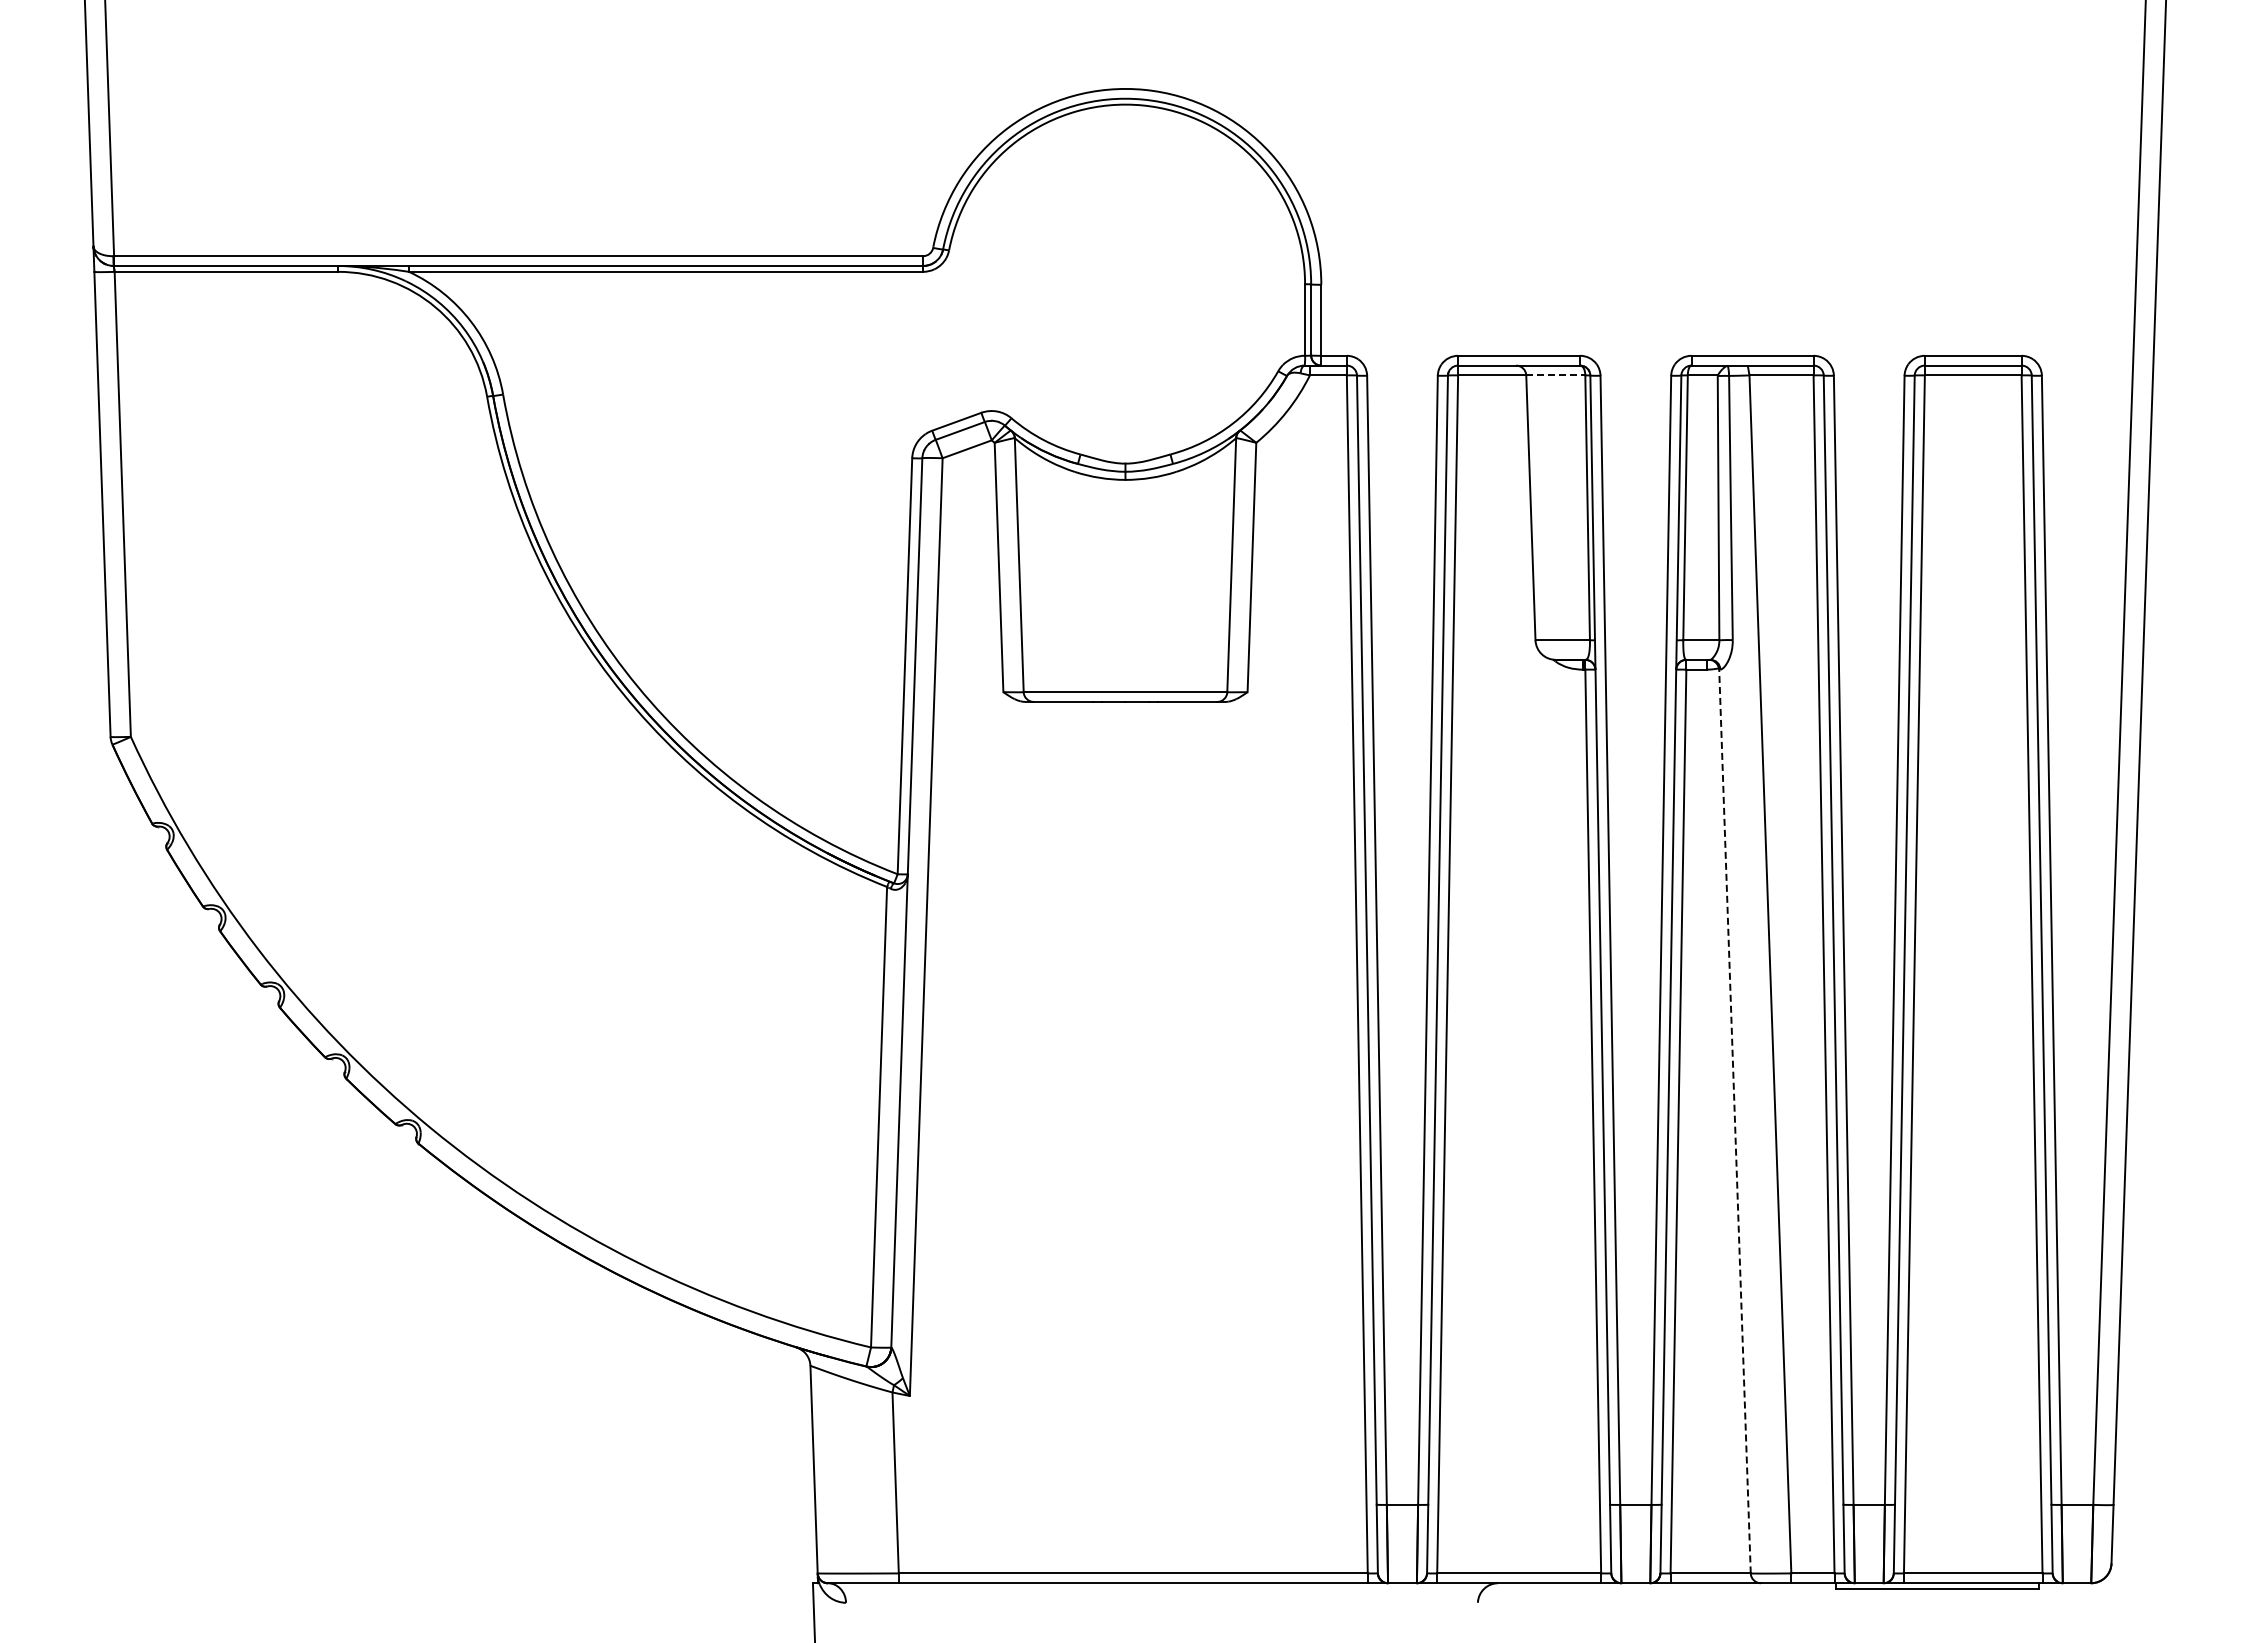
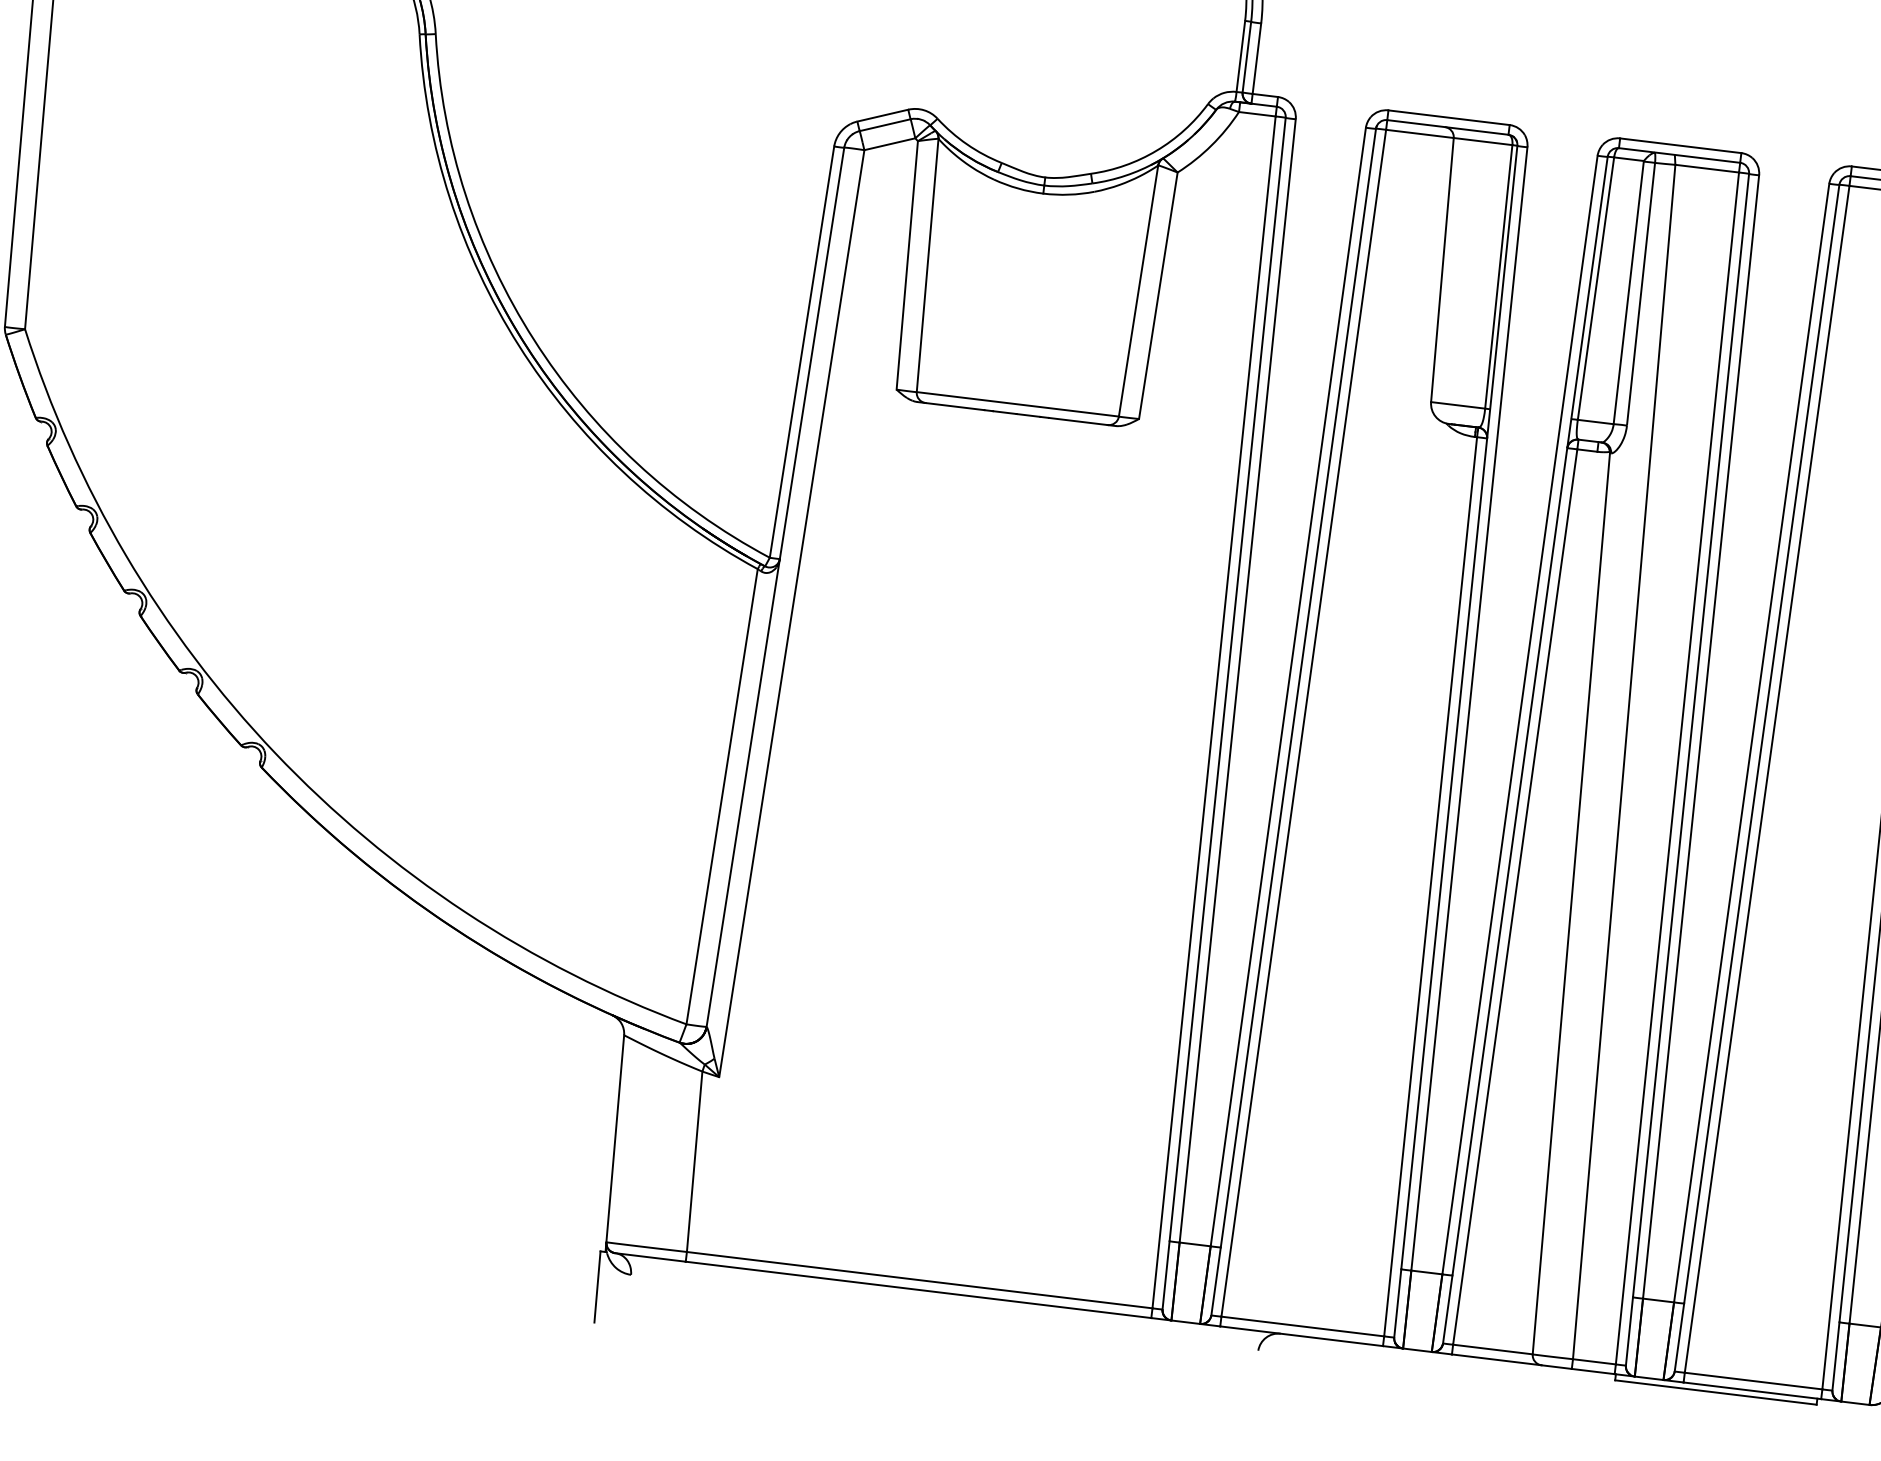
line: (1555, 375) -> (1482, 141), dashed -> solid
line: (1734, 1121) -> (1570, 903), dashed -> solid

